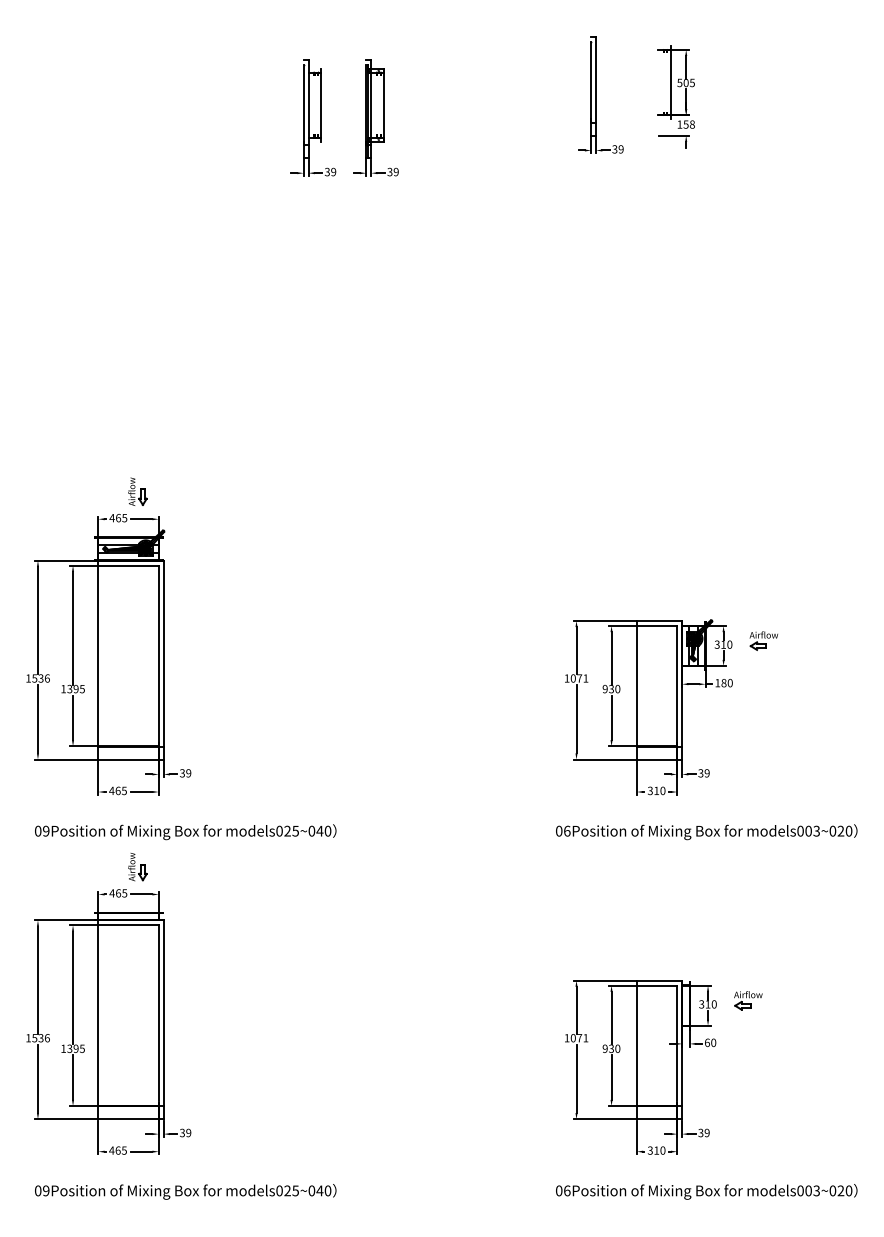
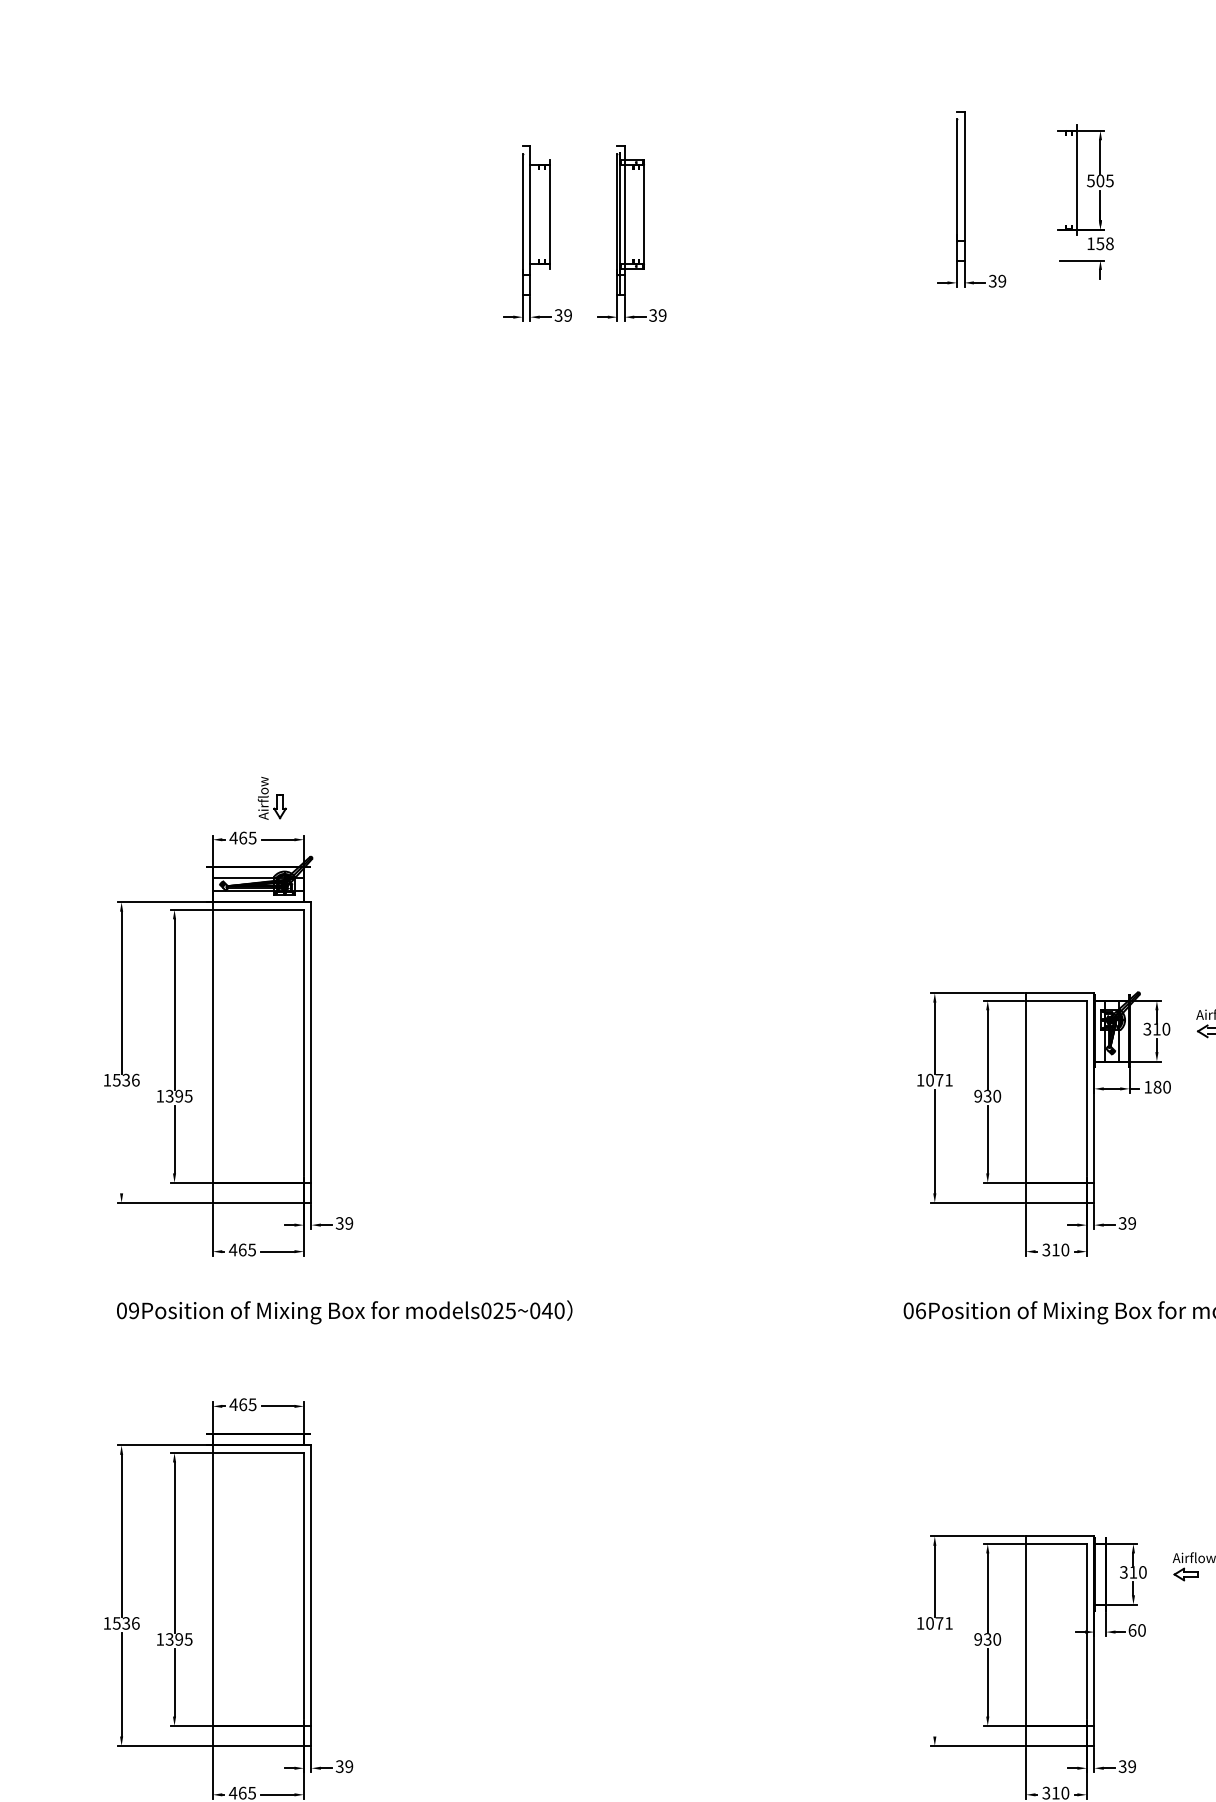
line: (37, 719) -> (120, 1142), removed
part: (137, 867) -> (271, 1365), removed
line: (576, 1078) -> (934, 1684), removed

